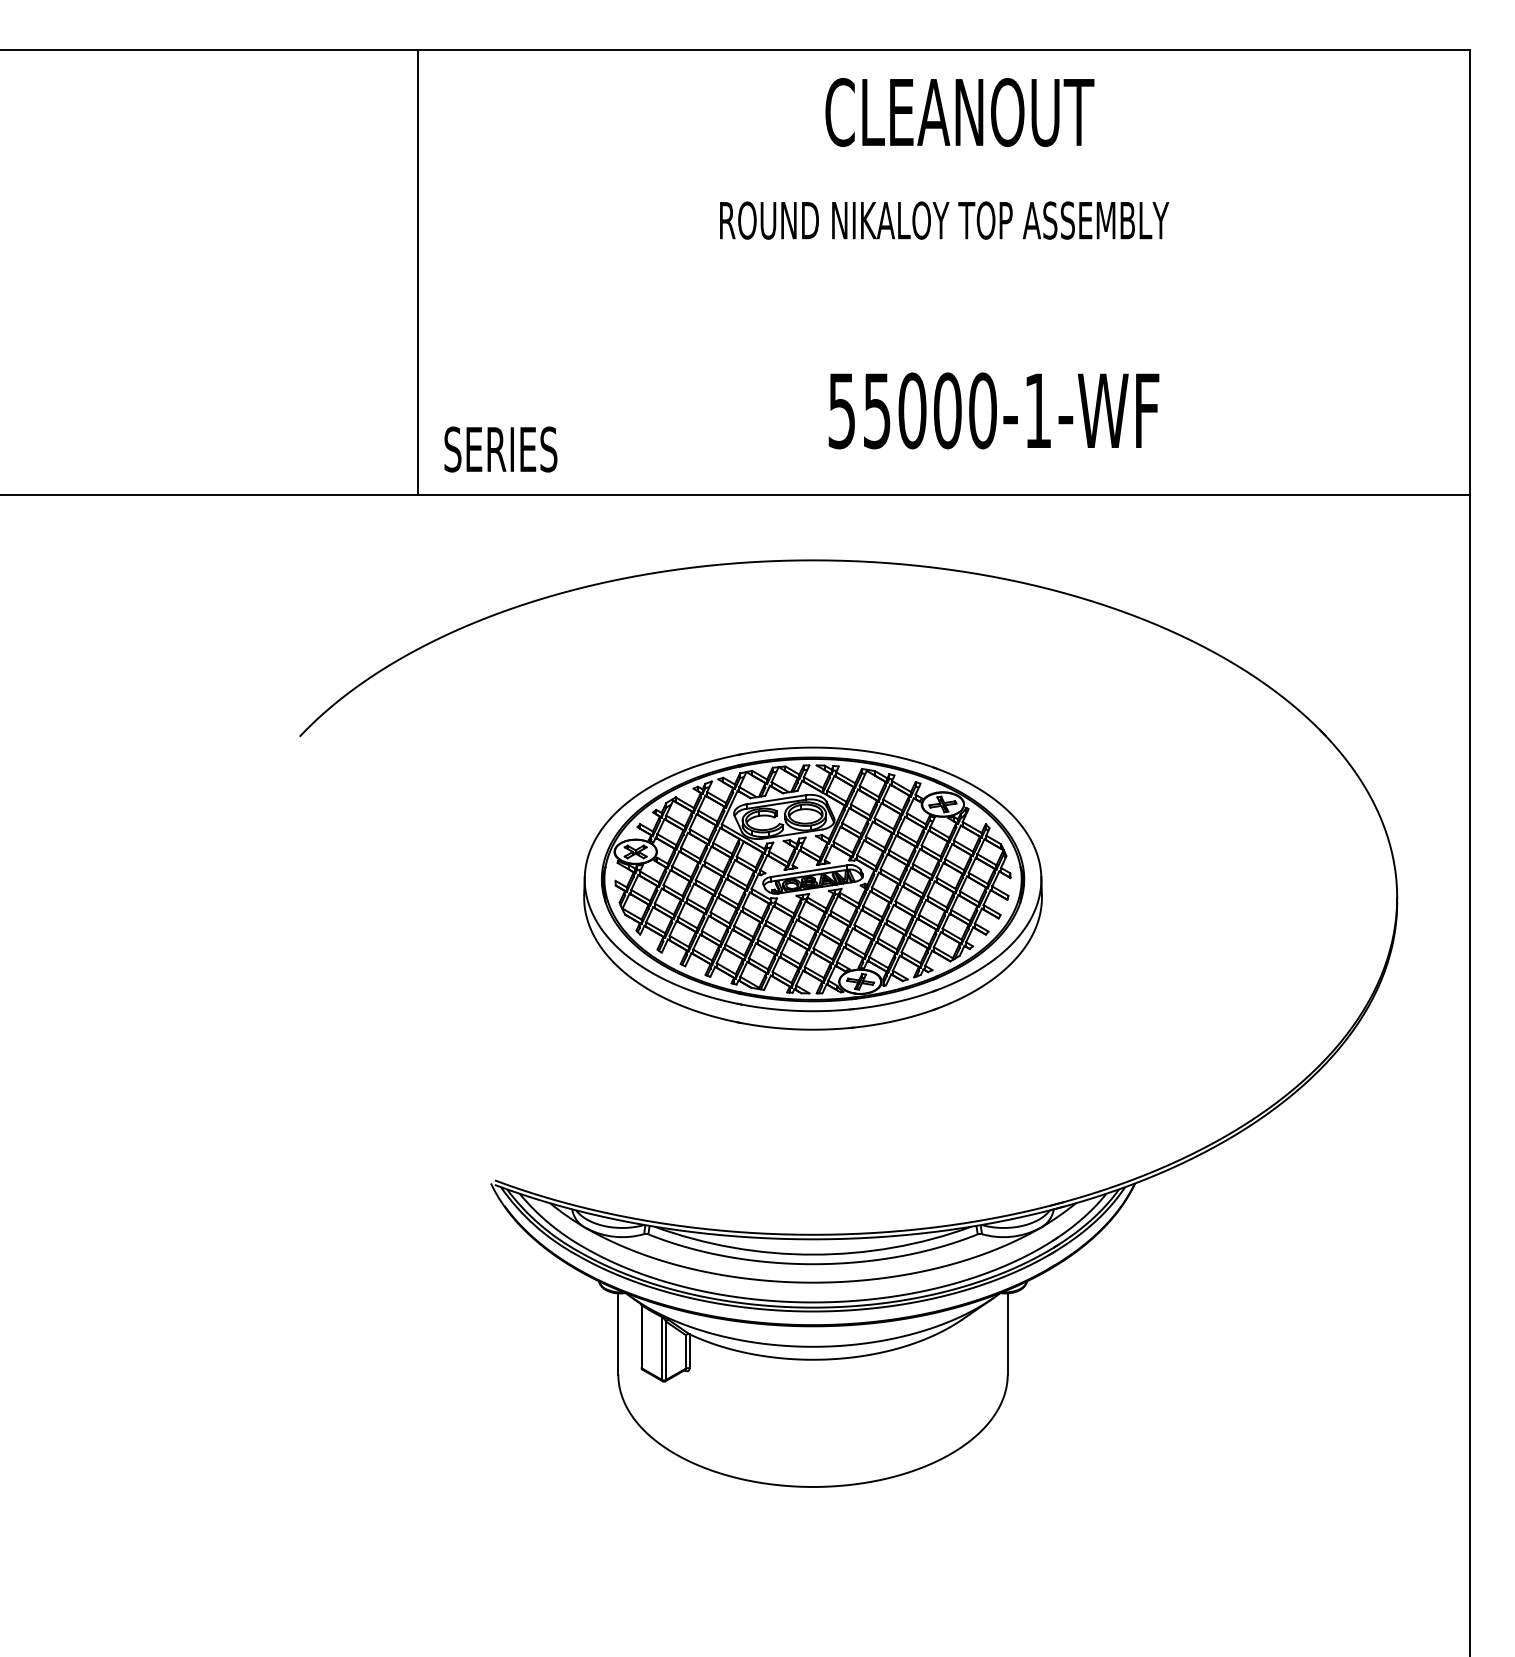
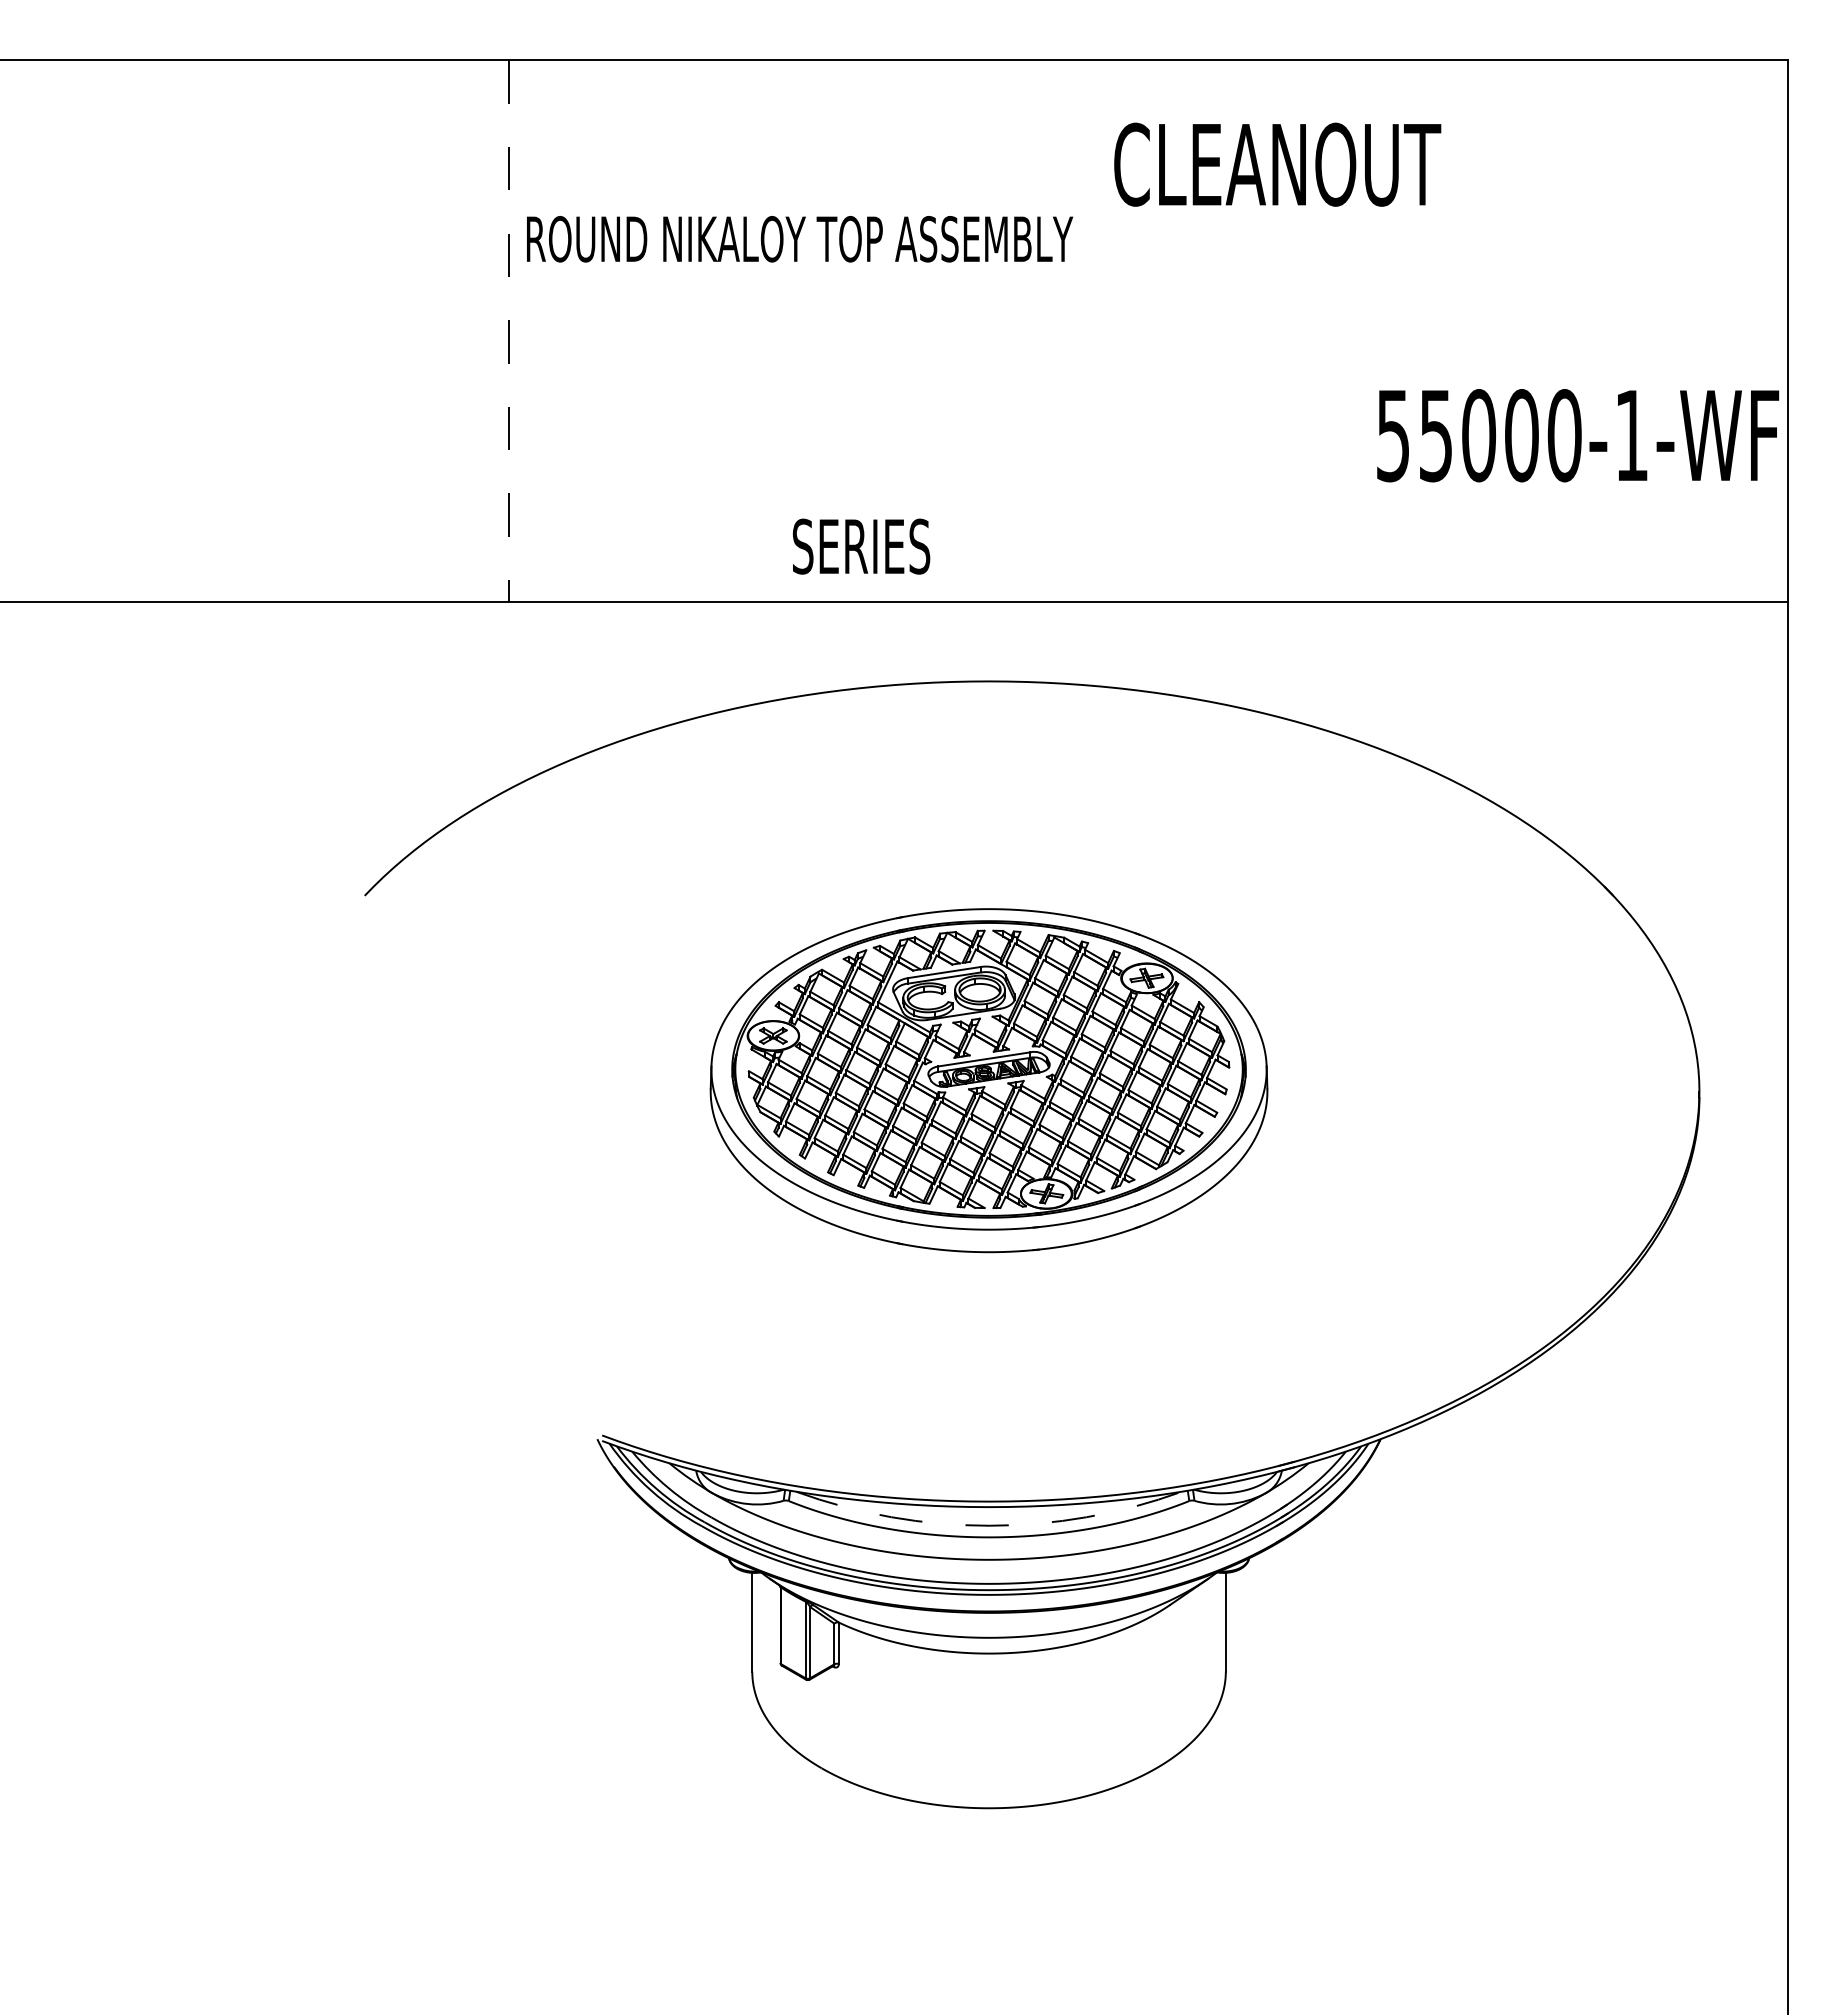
text: (959, 112) -> (1277, 164), moved
text: (944, 220) -> (800, 239), moved
line: (417, 272) -> (508, 331), solid -> dashed
text: (994, 410) -> (1578, 435), moved
text: (500, 449) -> (861, 546), moved
arc: (813, 1254) -> (989, 1525), solid -> dashed

